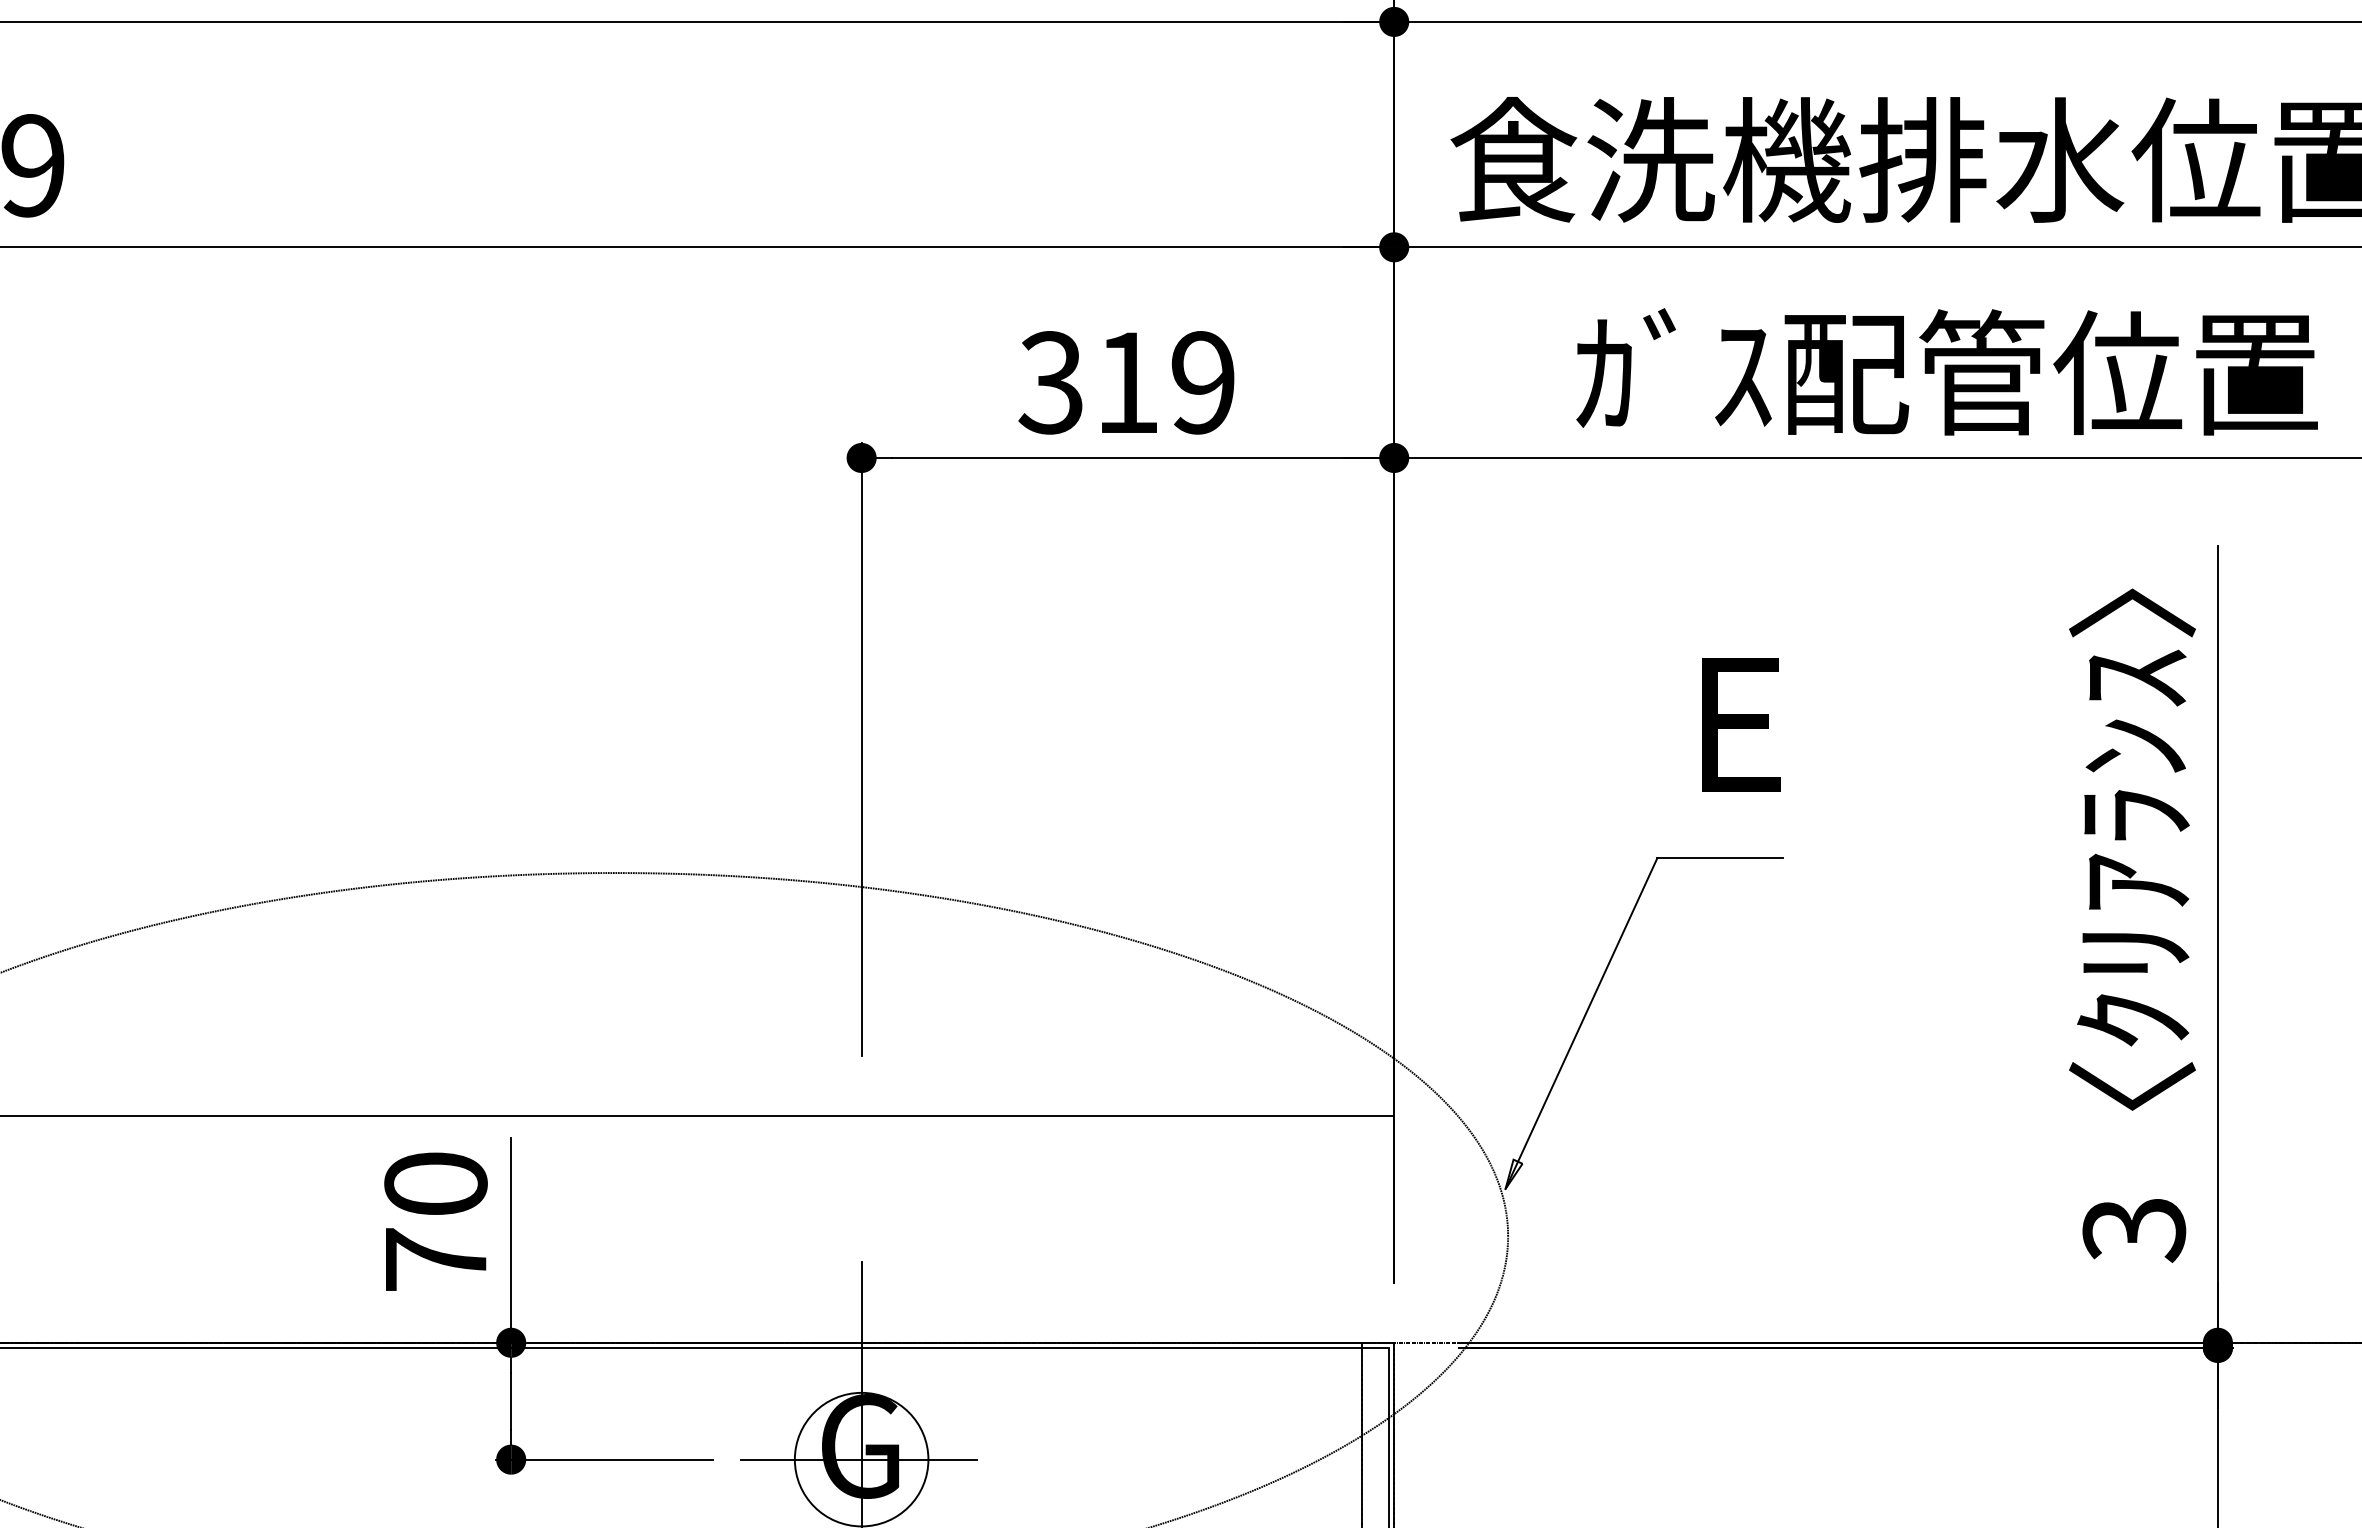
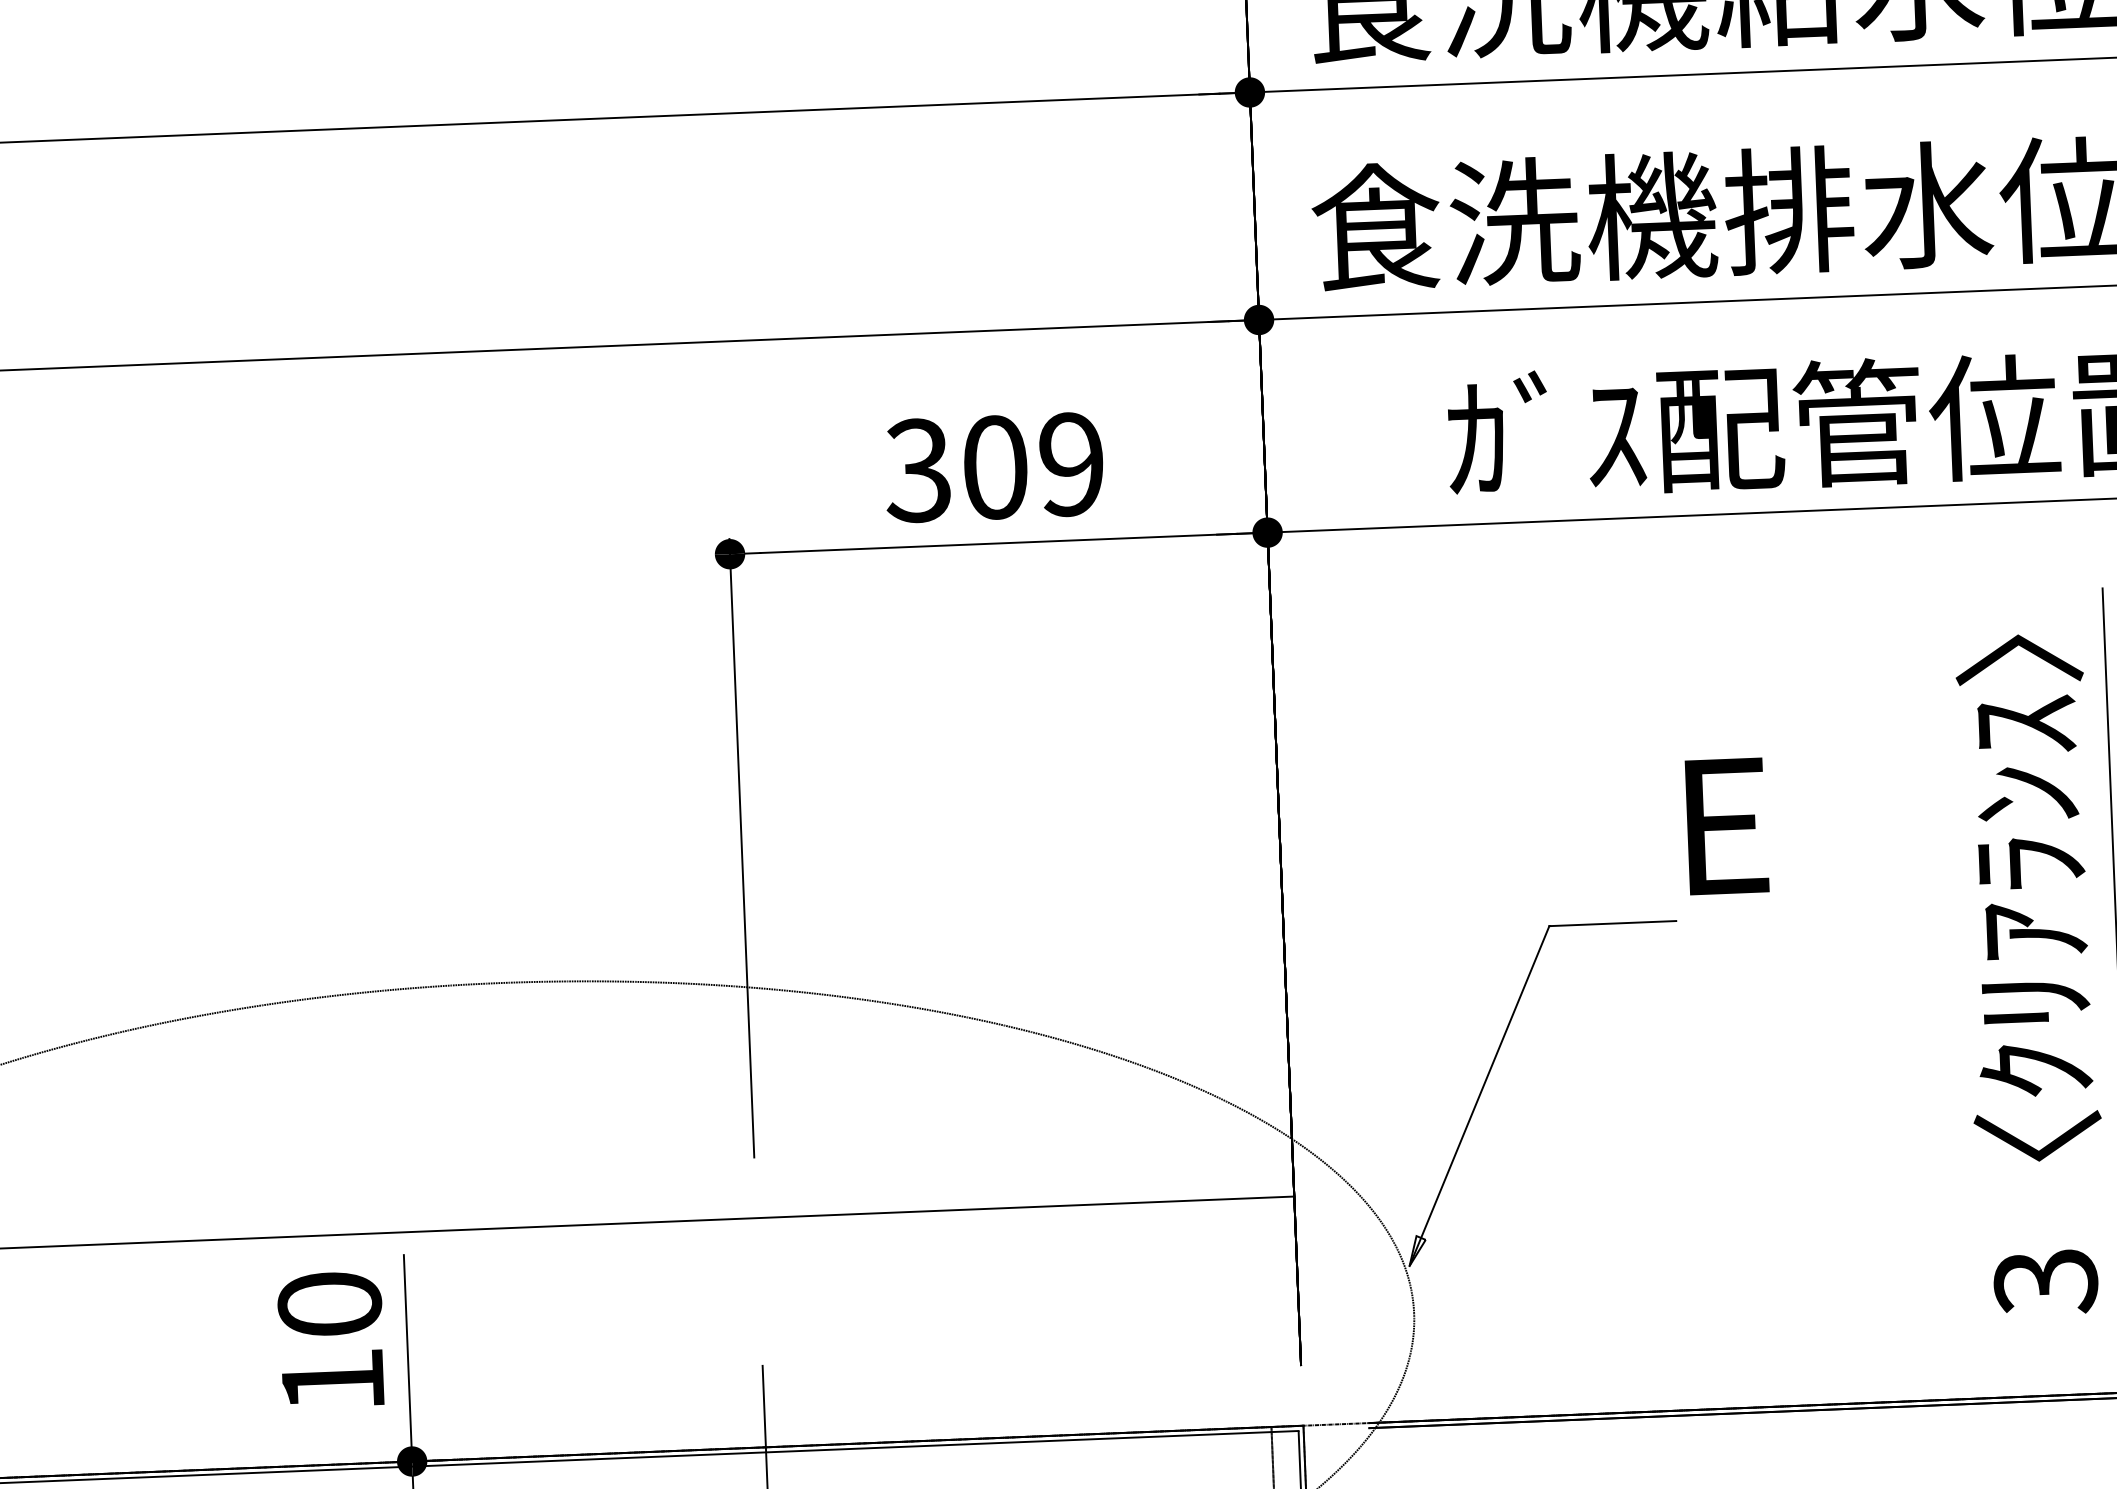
text: (1127, 382) -> (995, 467), 319 -> 309
text: (1741, 724) -> (1727, 826), moved
text: (436, 1259) -> (333, 1380), 70 -> 10

